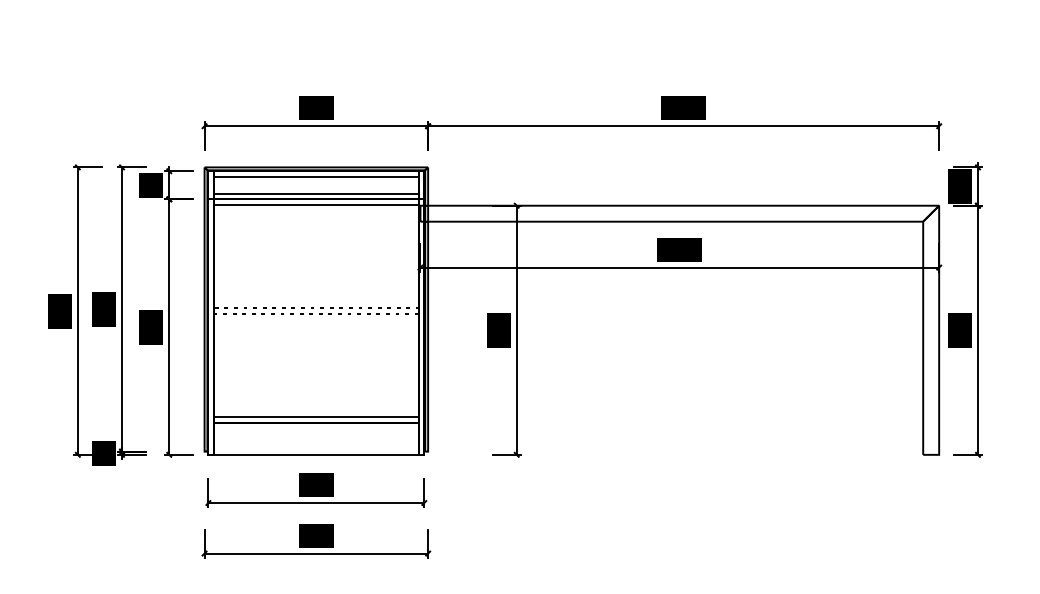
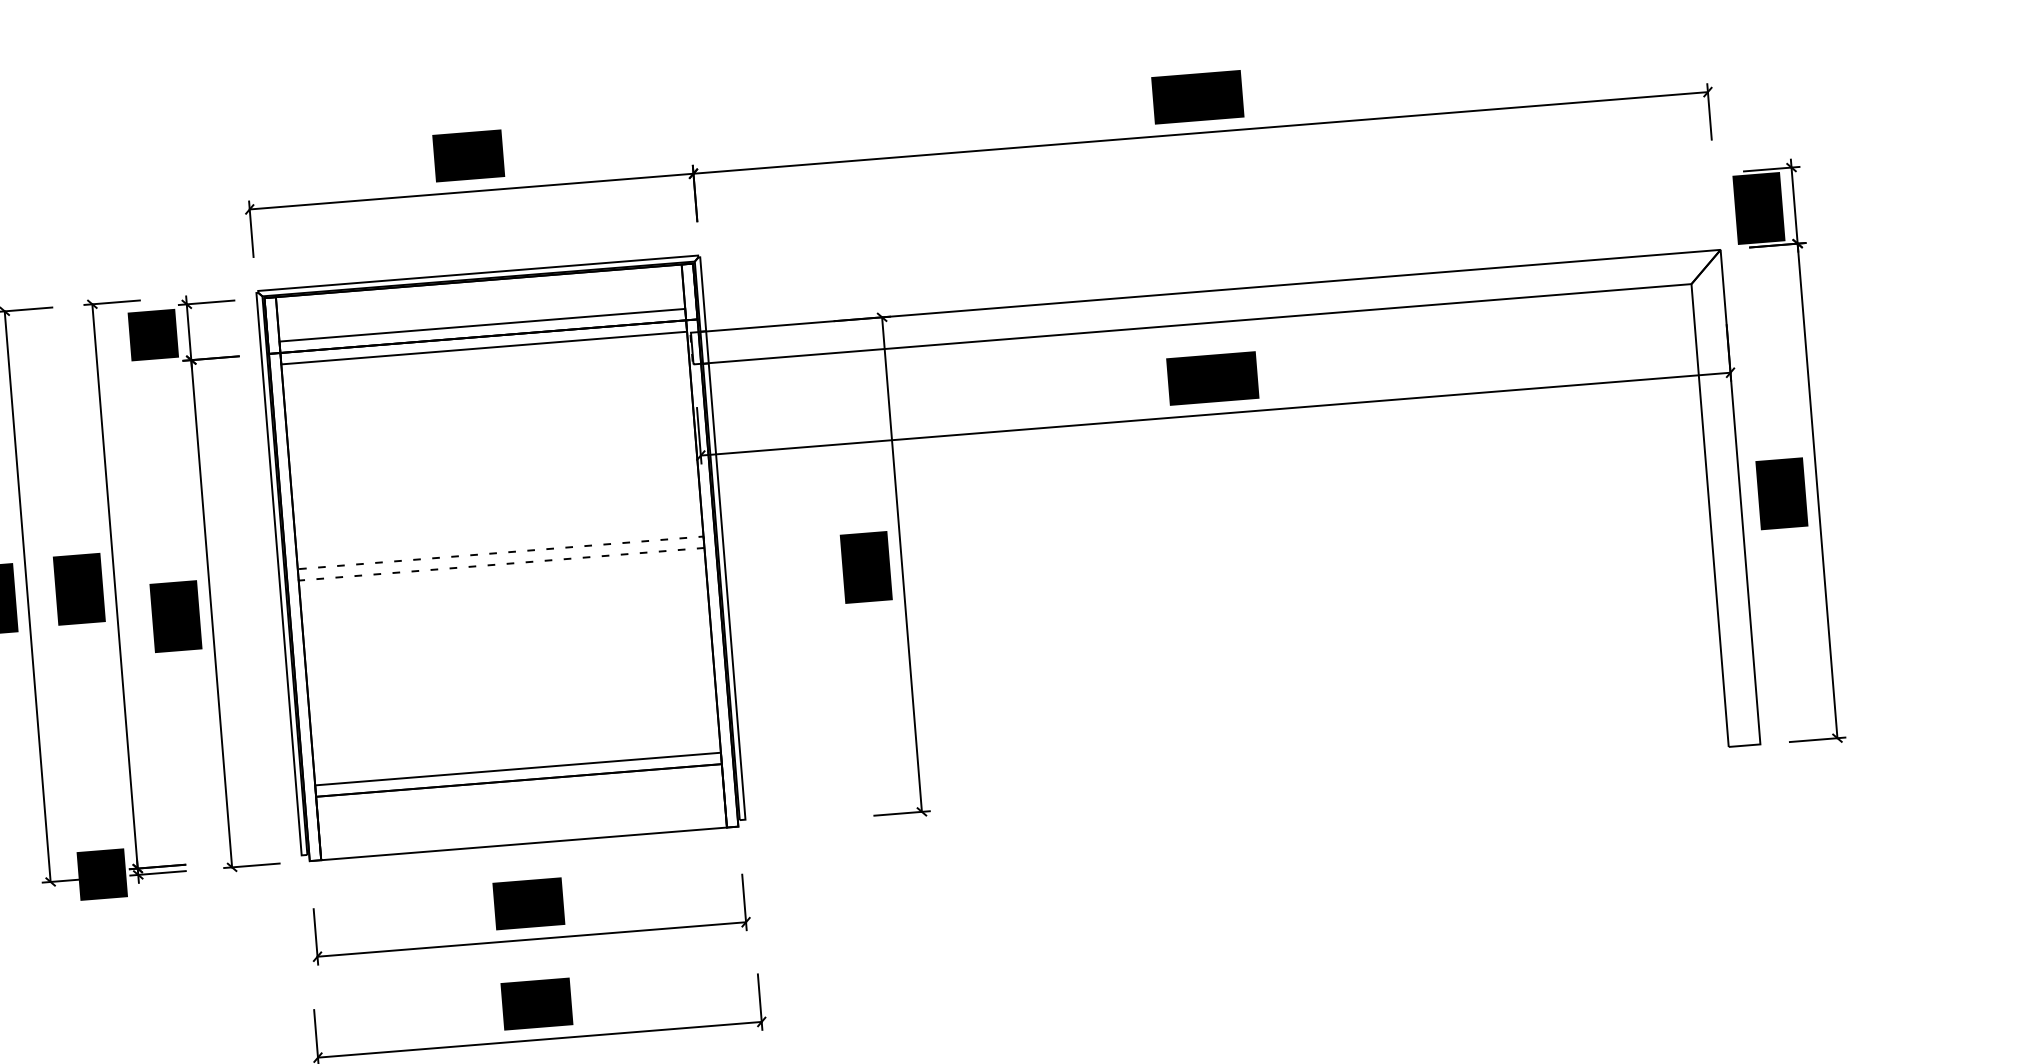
line: (316, 176) -> (479, 291), removed

